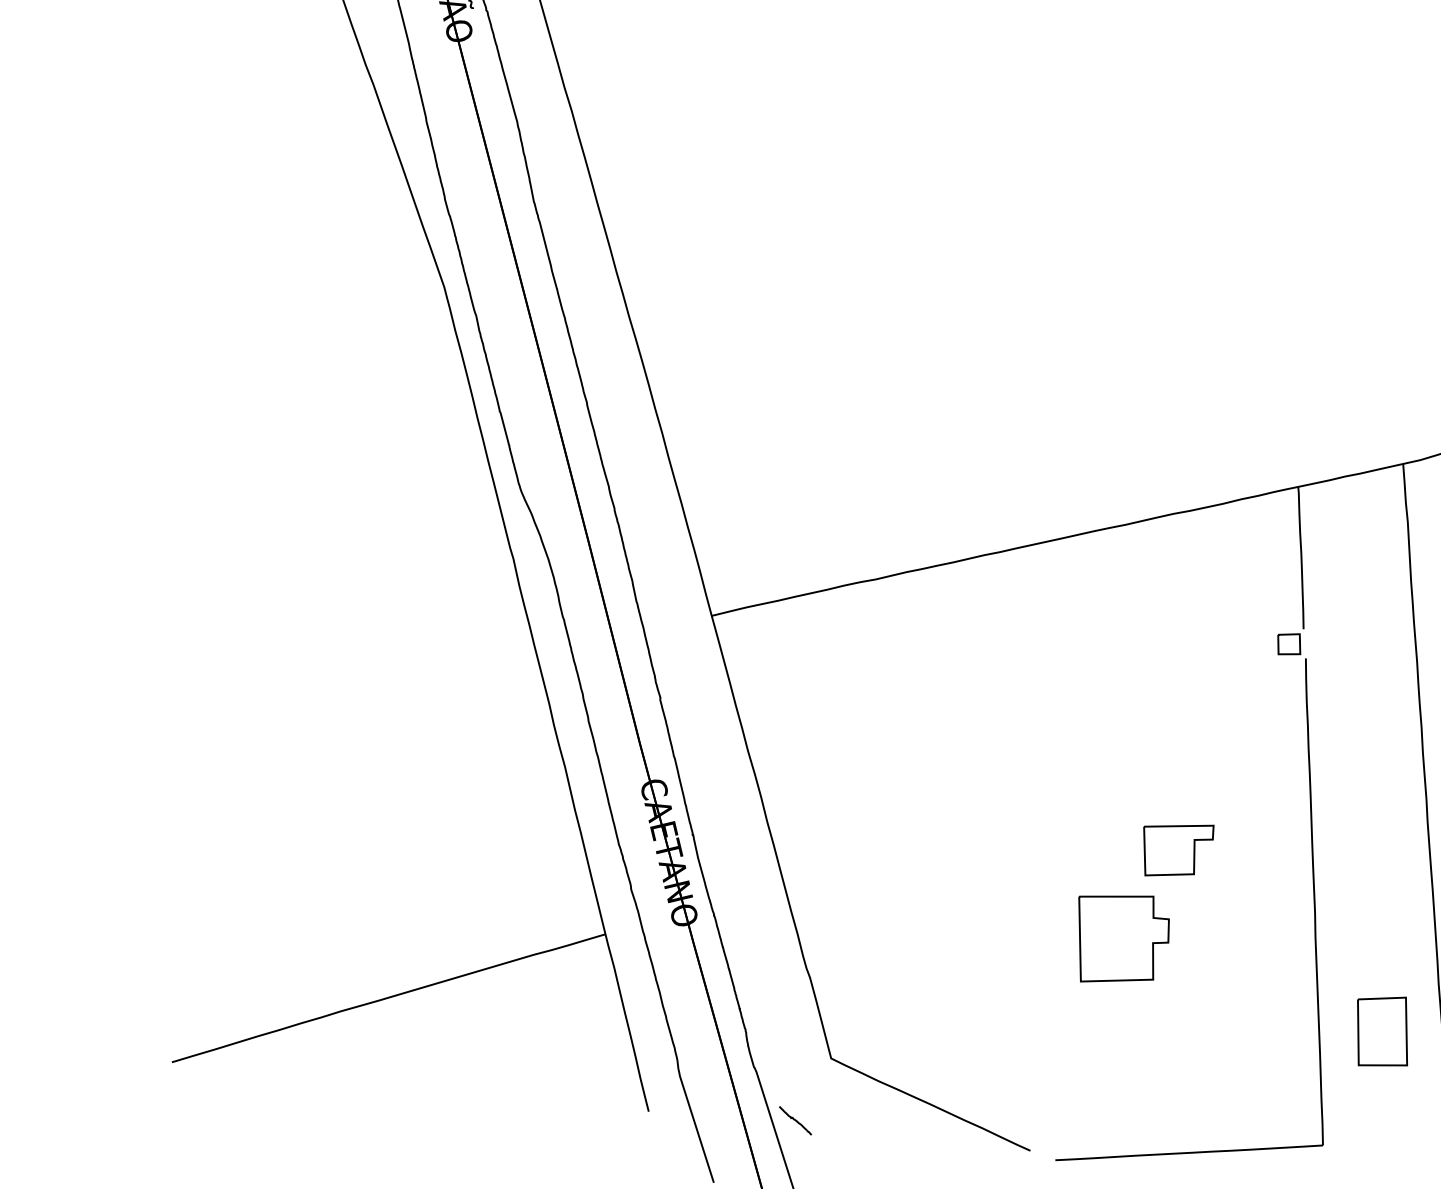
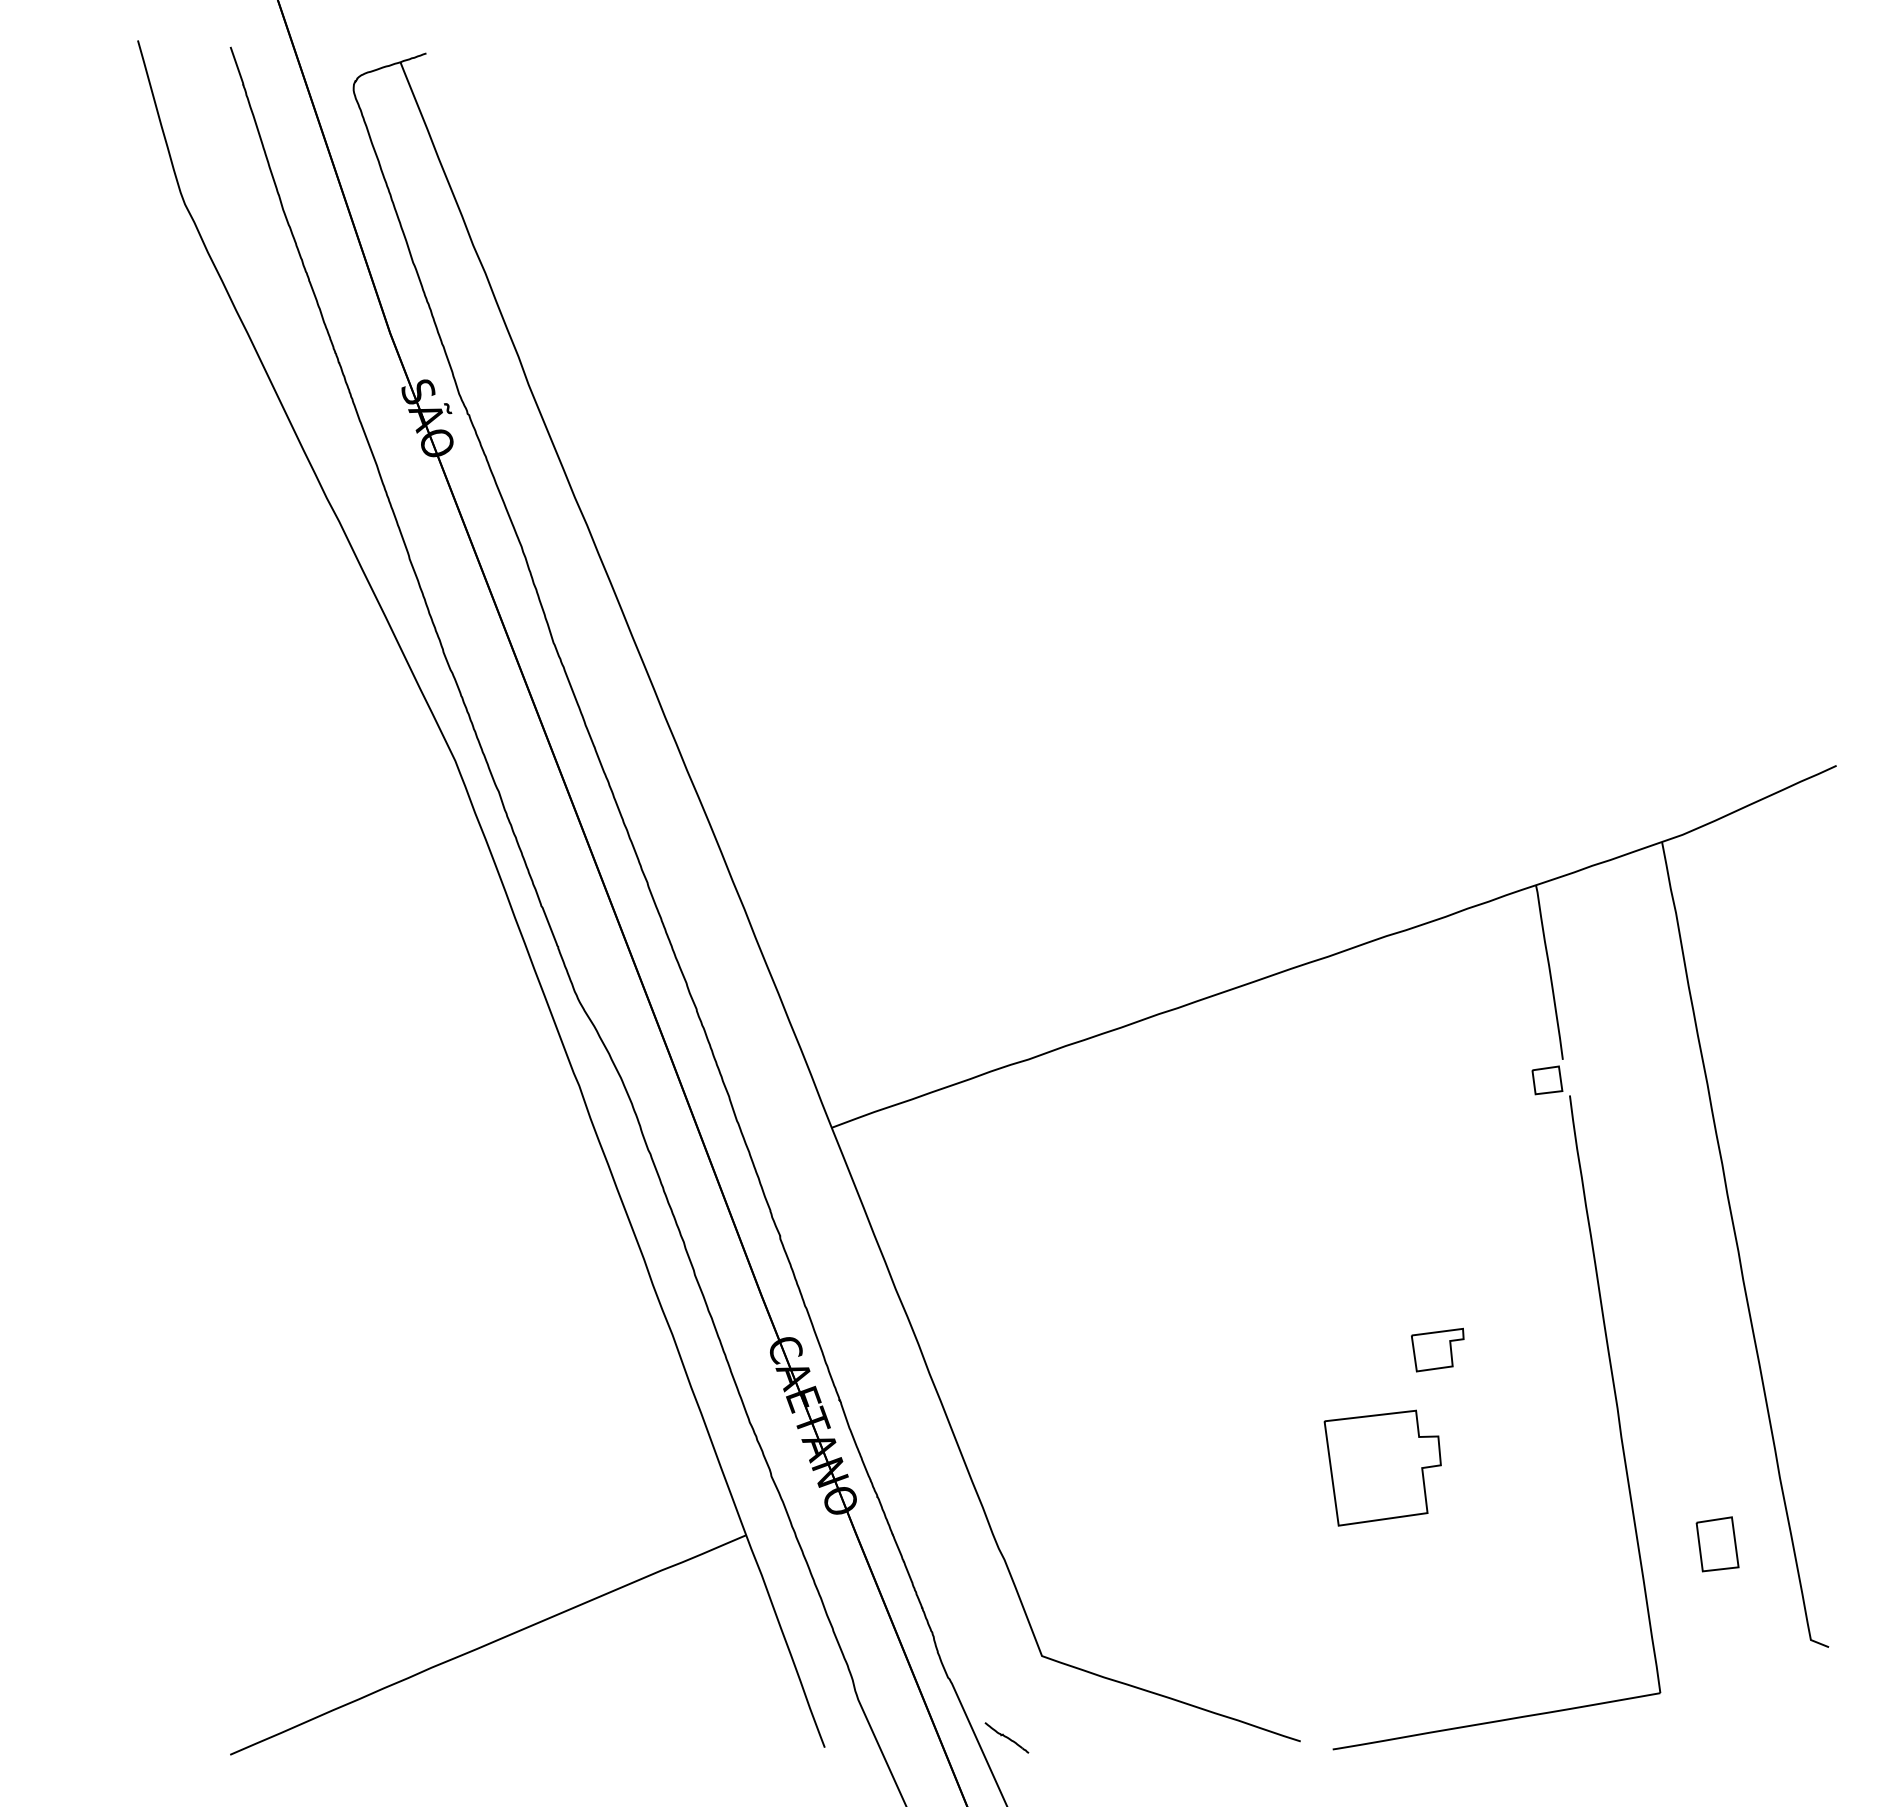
part: (1176, 849) -> (1437, 1349), size x0.6
part: (1382, 1031) -> (1717, 1544), size x0.6

